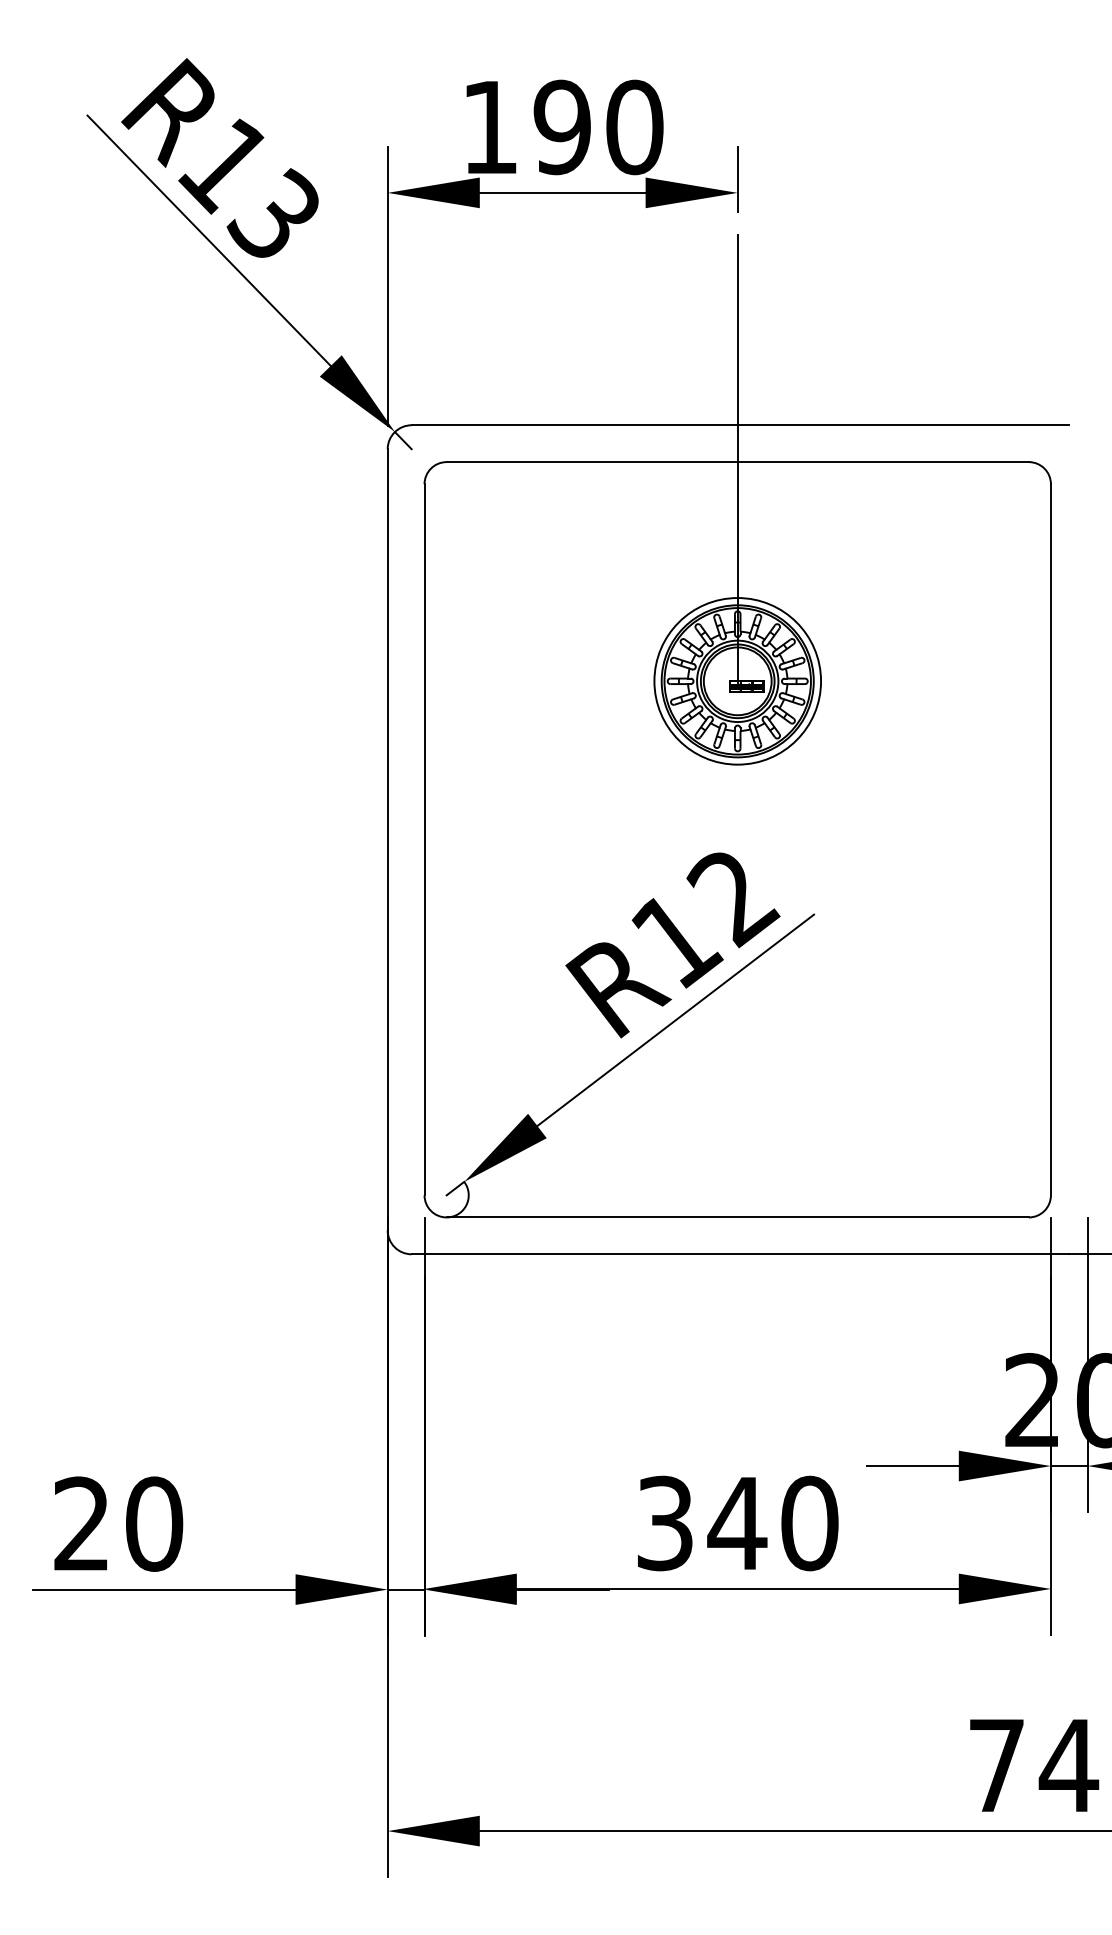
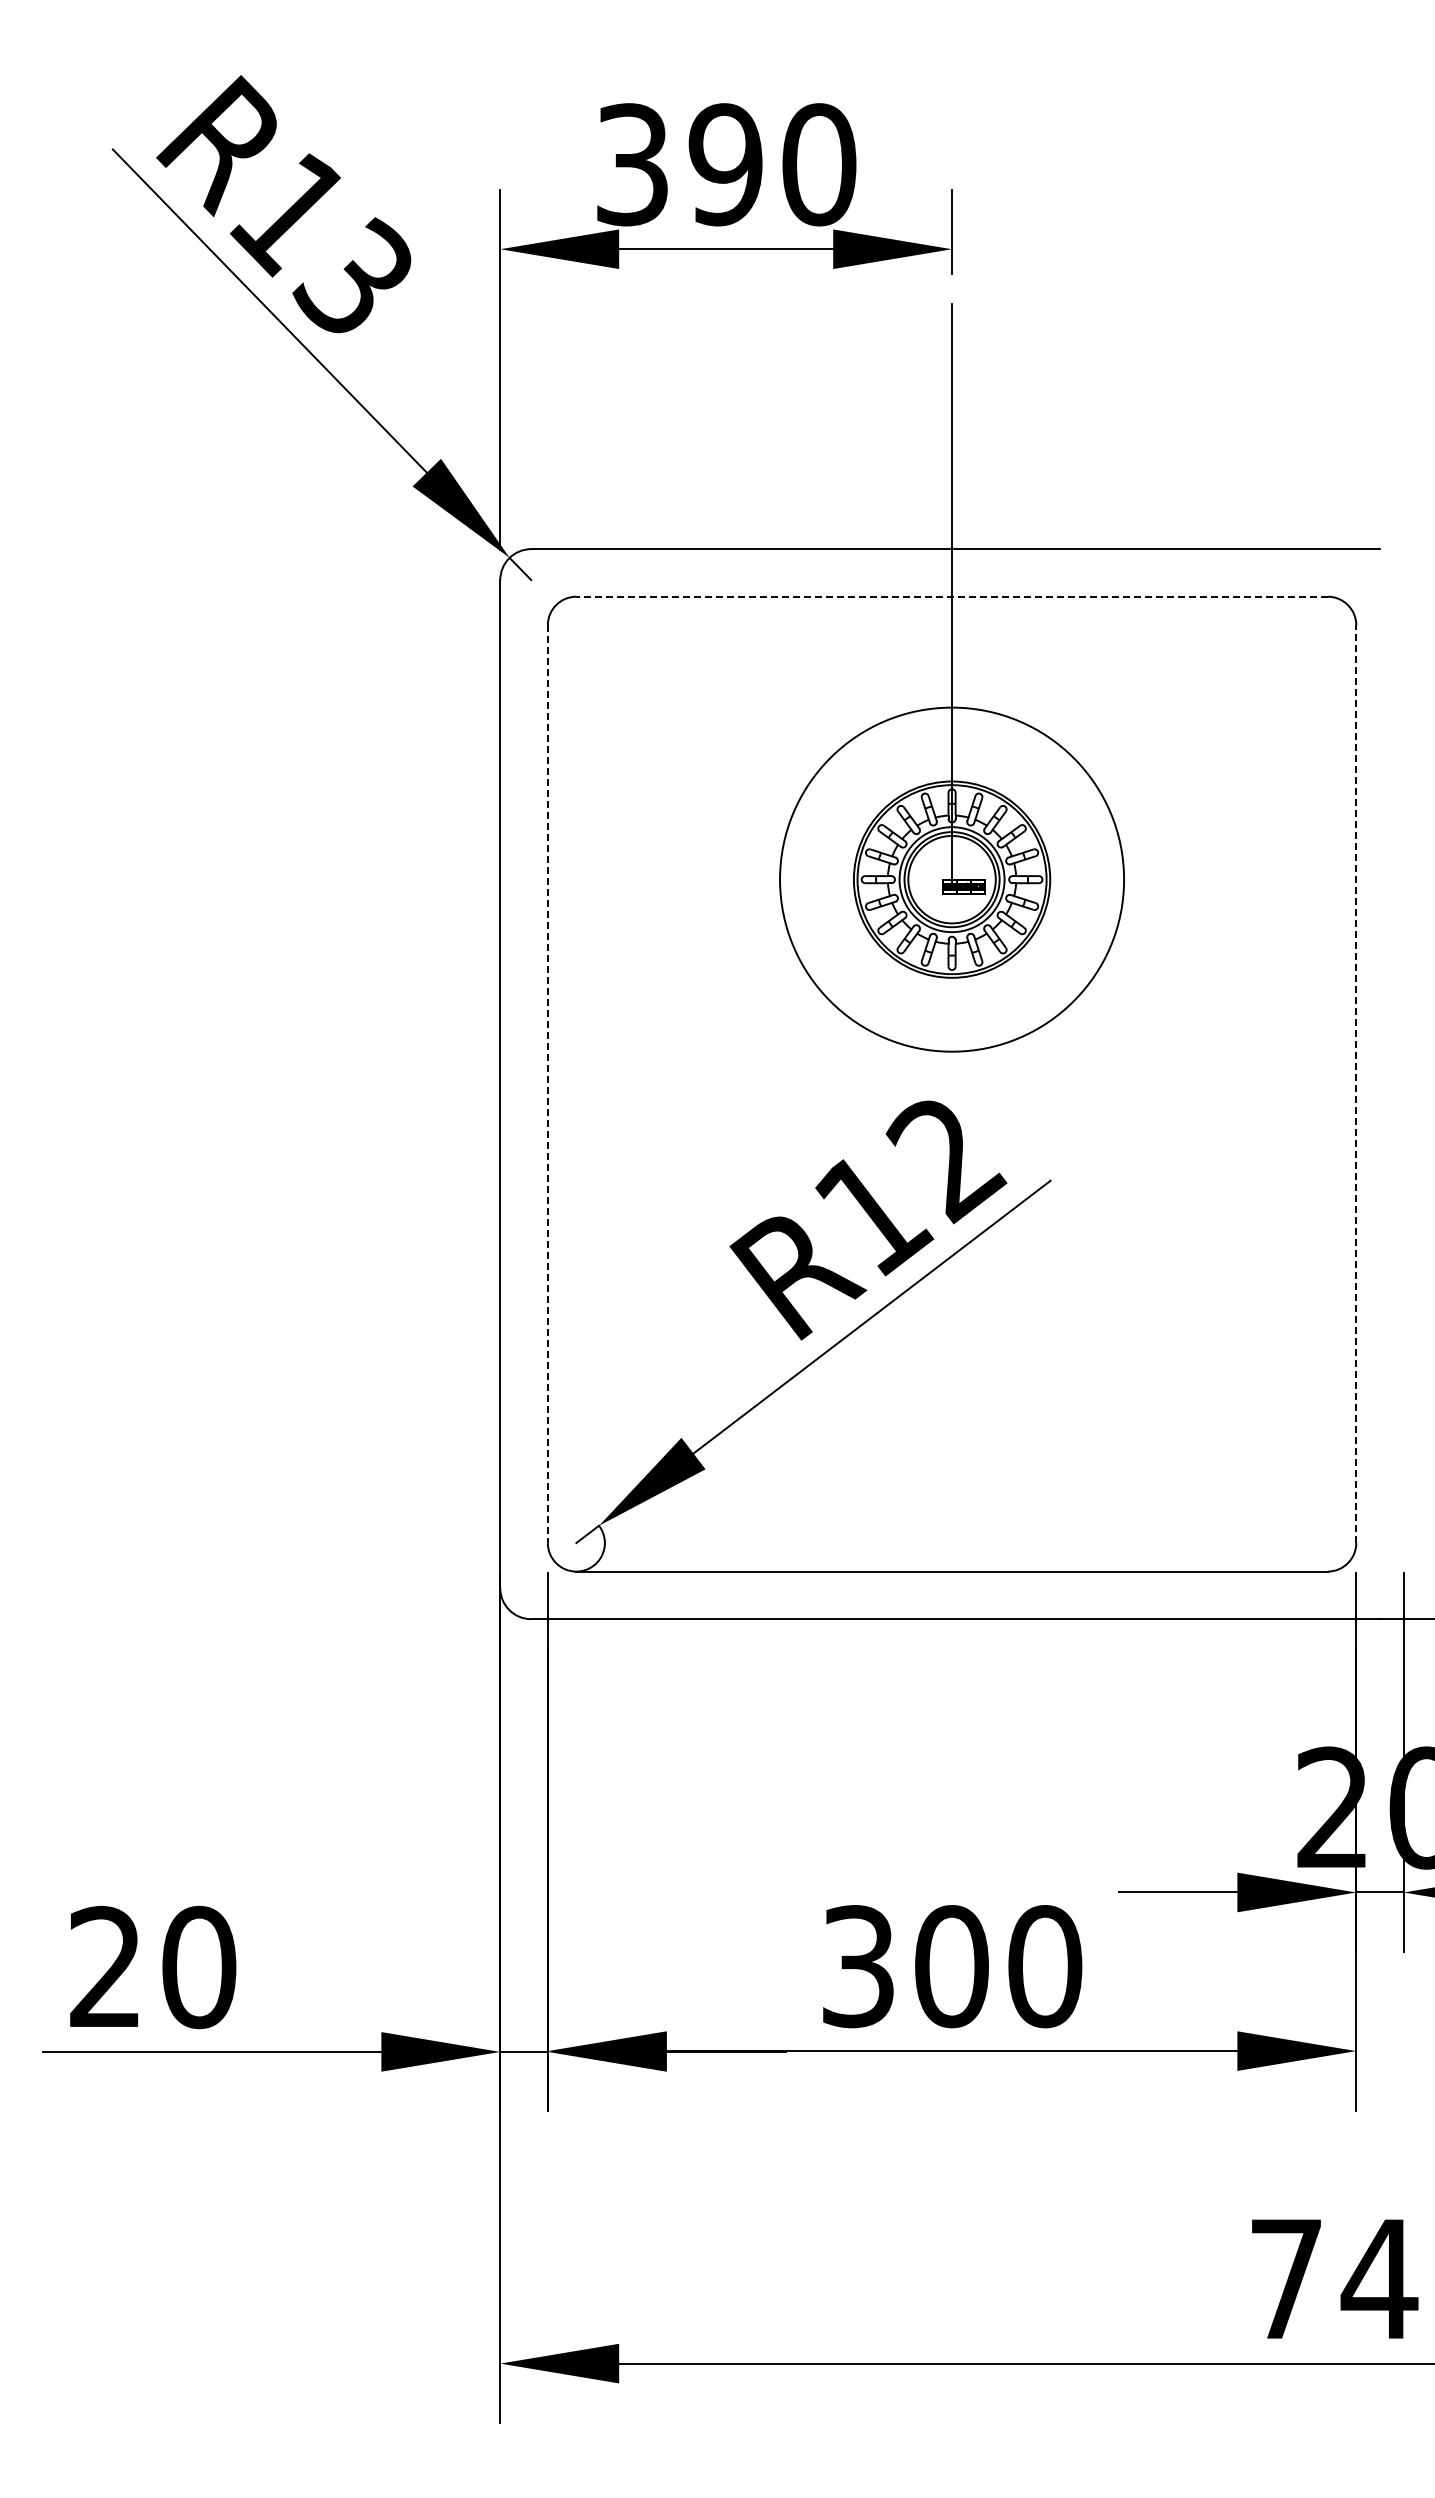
text: (490, 127) -> (632, 164), 190 -> 390
line: (738, 461) -> (952, 596), solid -> dashed
circle: (737, 681) -> (951, 879), size x1.6
line: (424, 840) -> (547, 1084), solid -> dashed
line: (1051, 840) -> (1356, 1084), solid -> dashed
text: (737, 1523) -> (951, 1966), 340 -> 300

